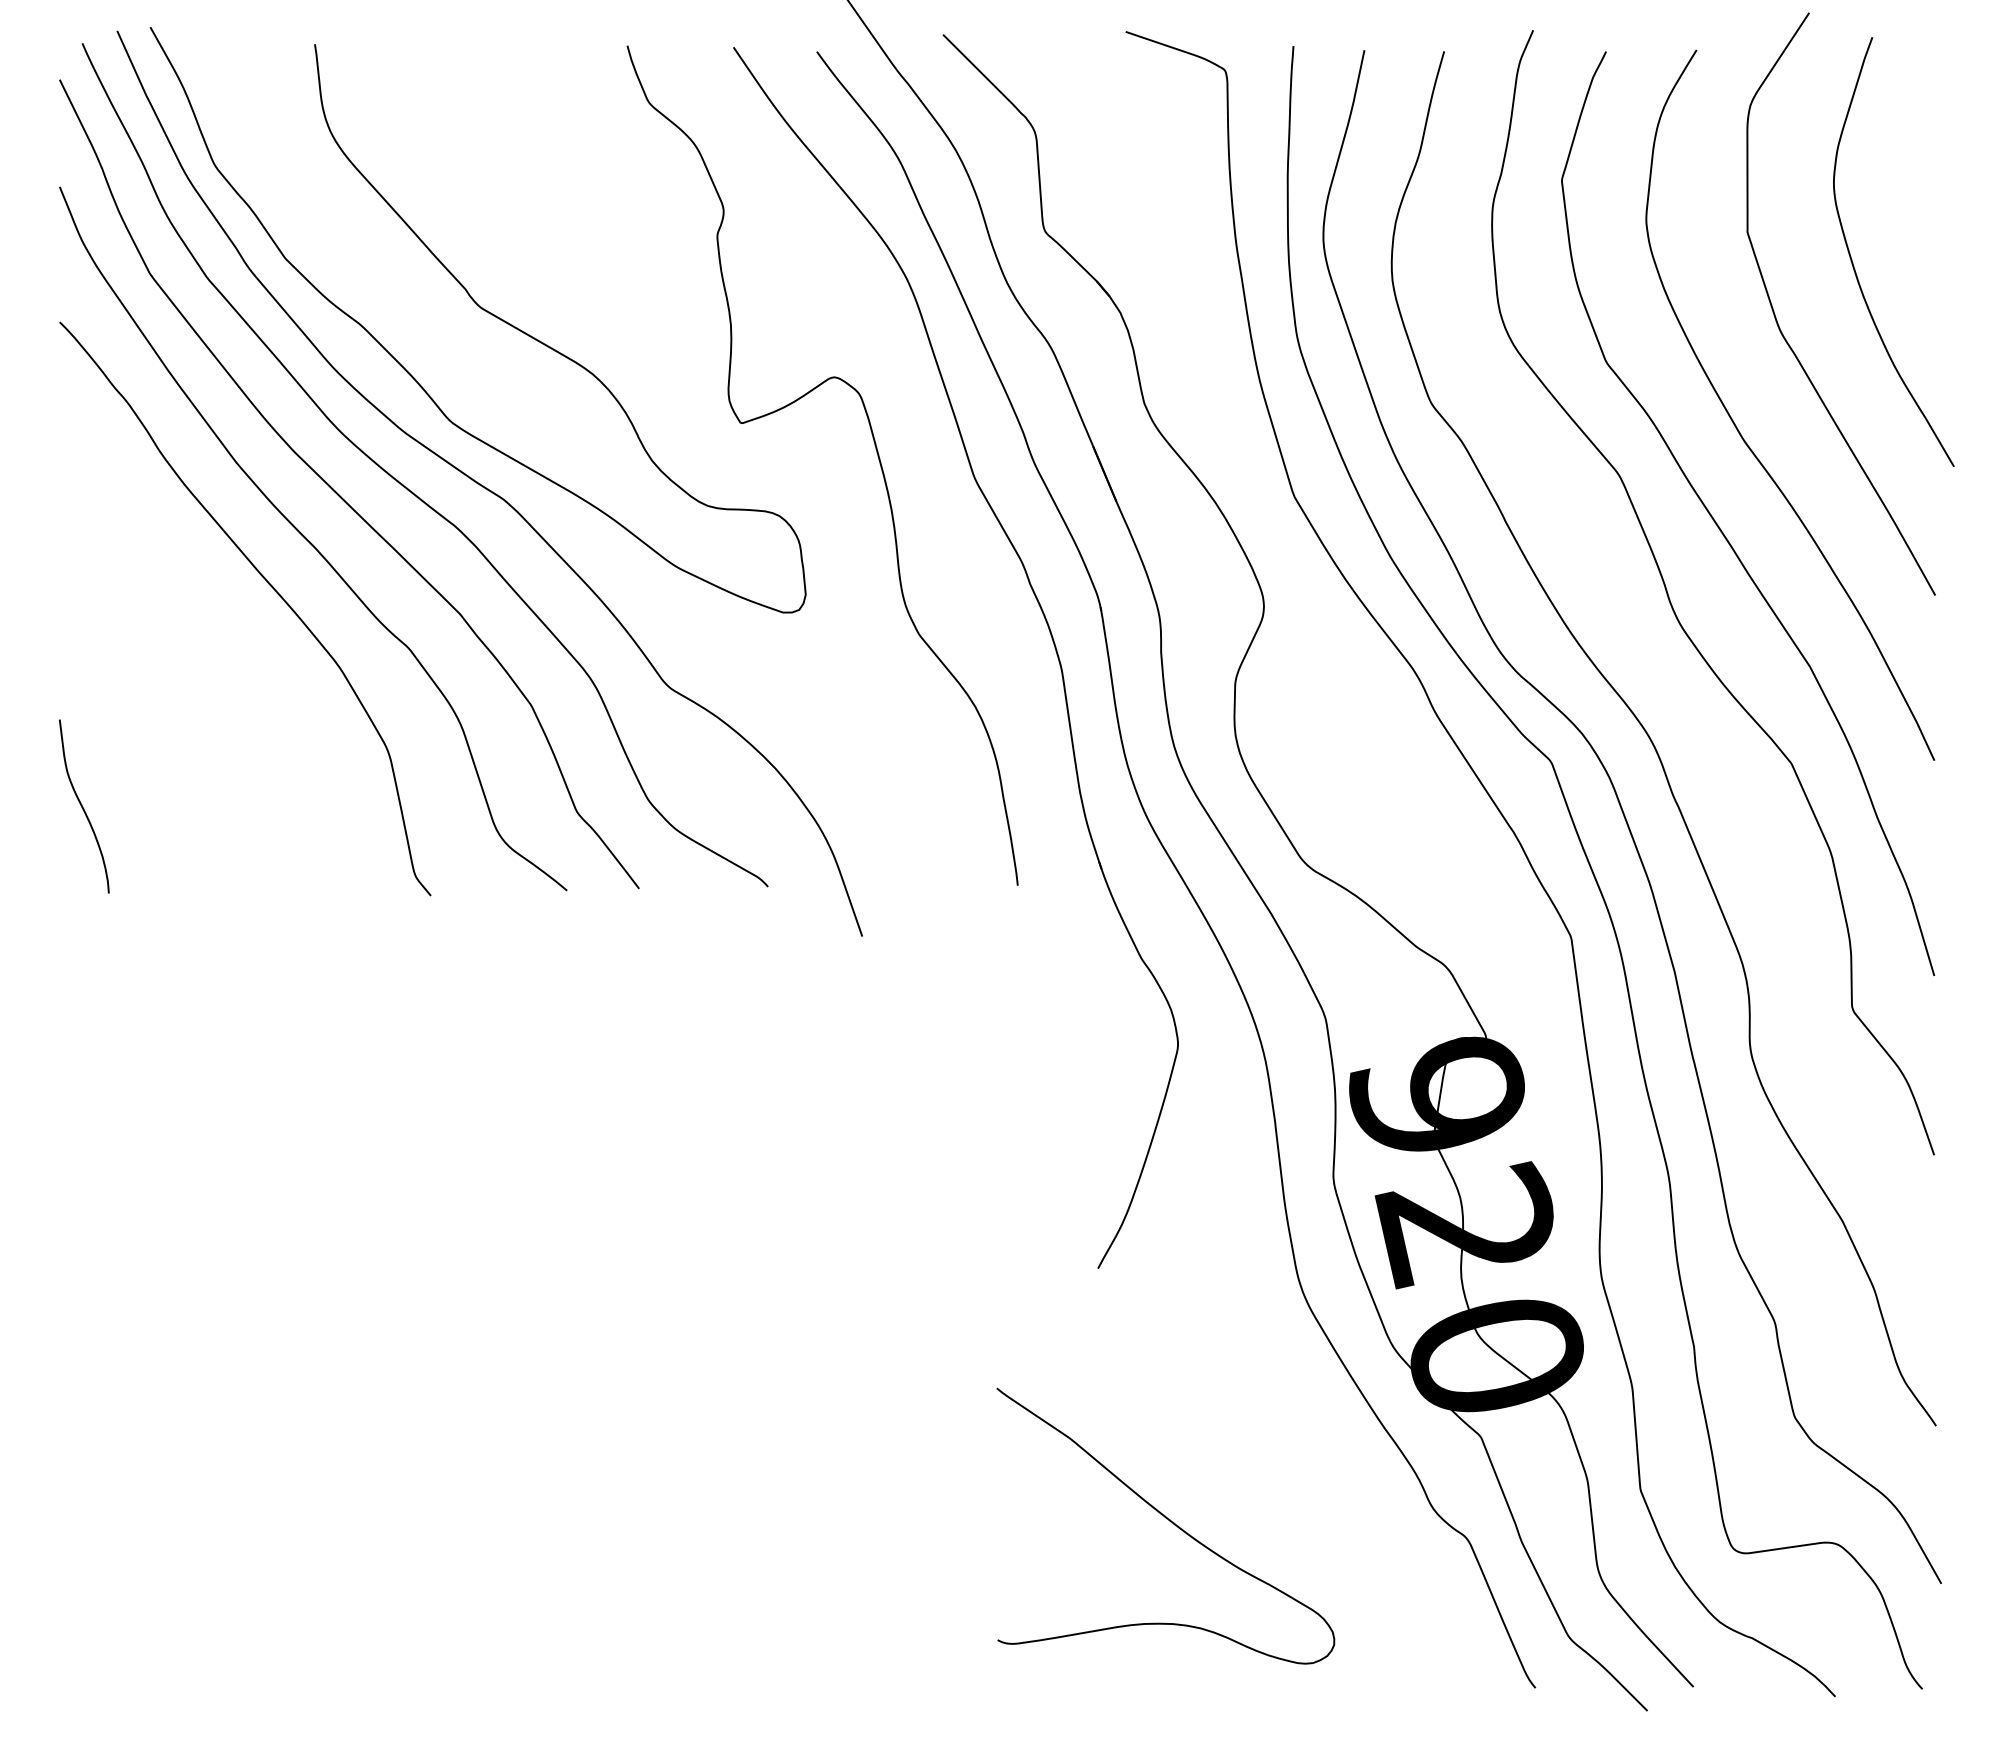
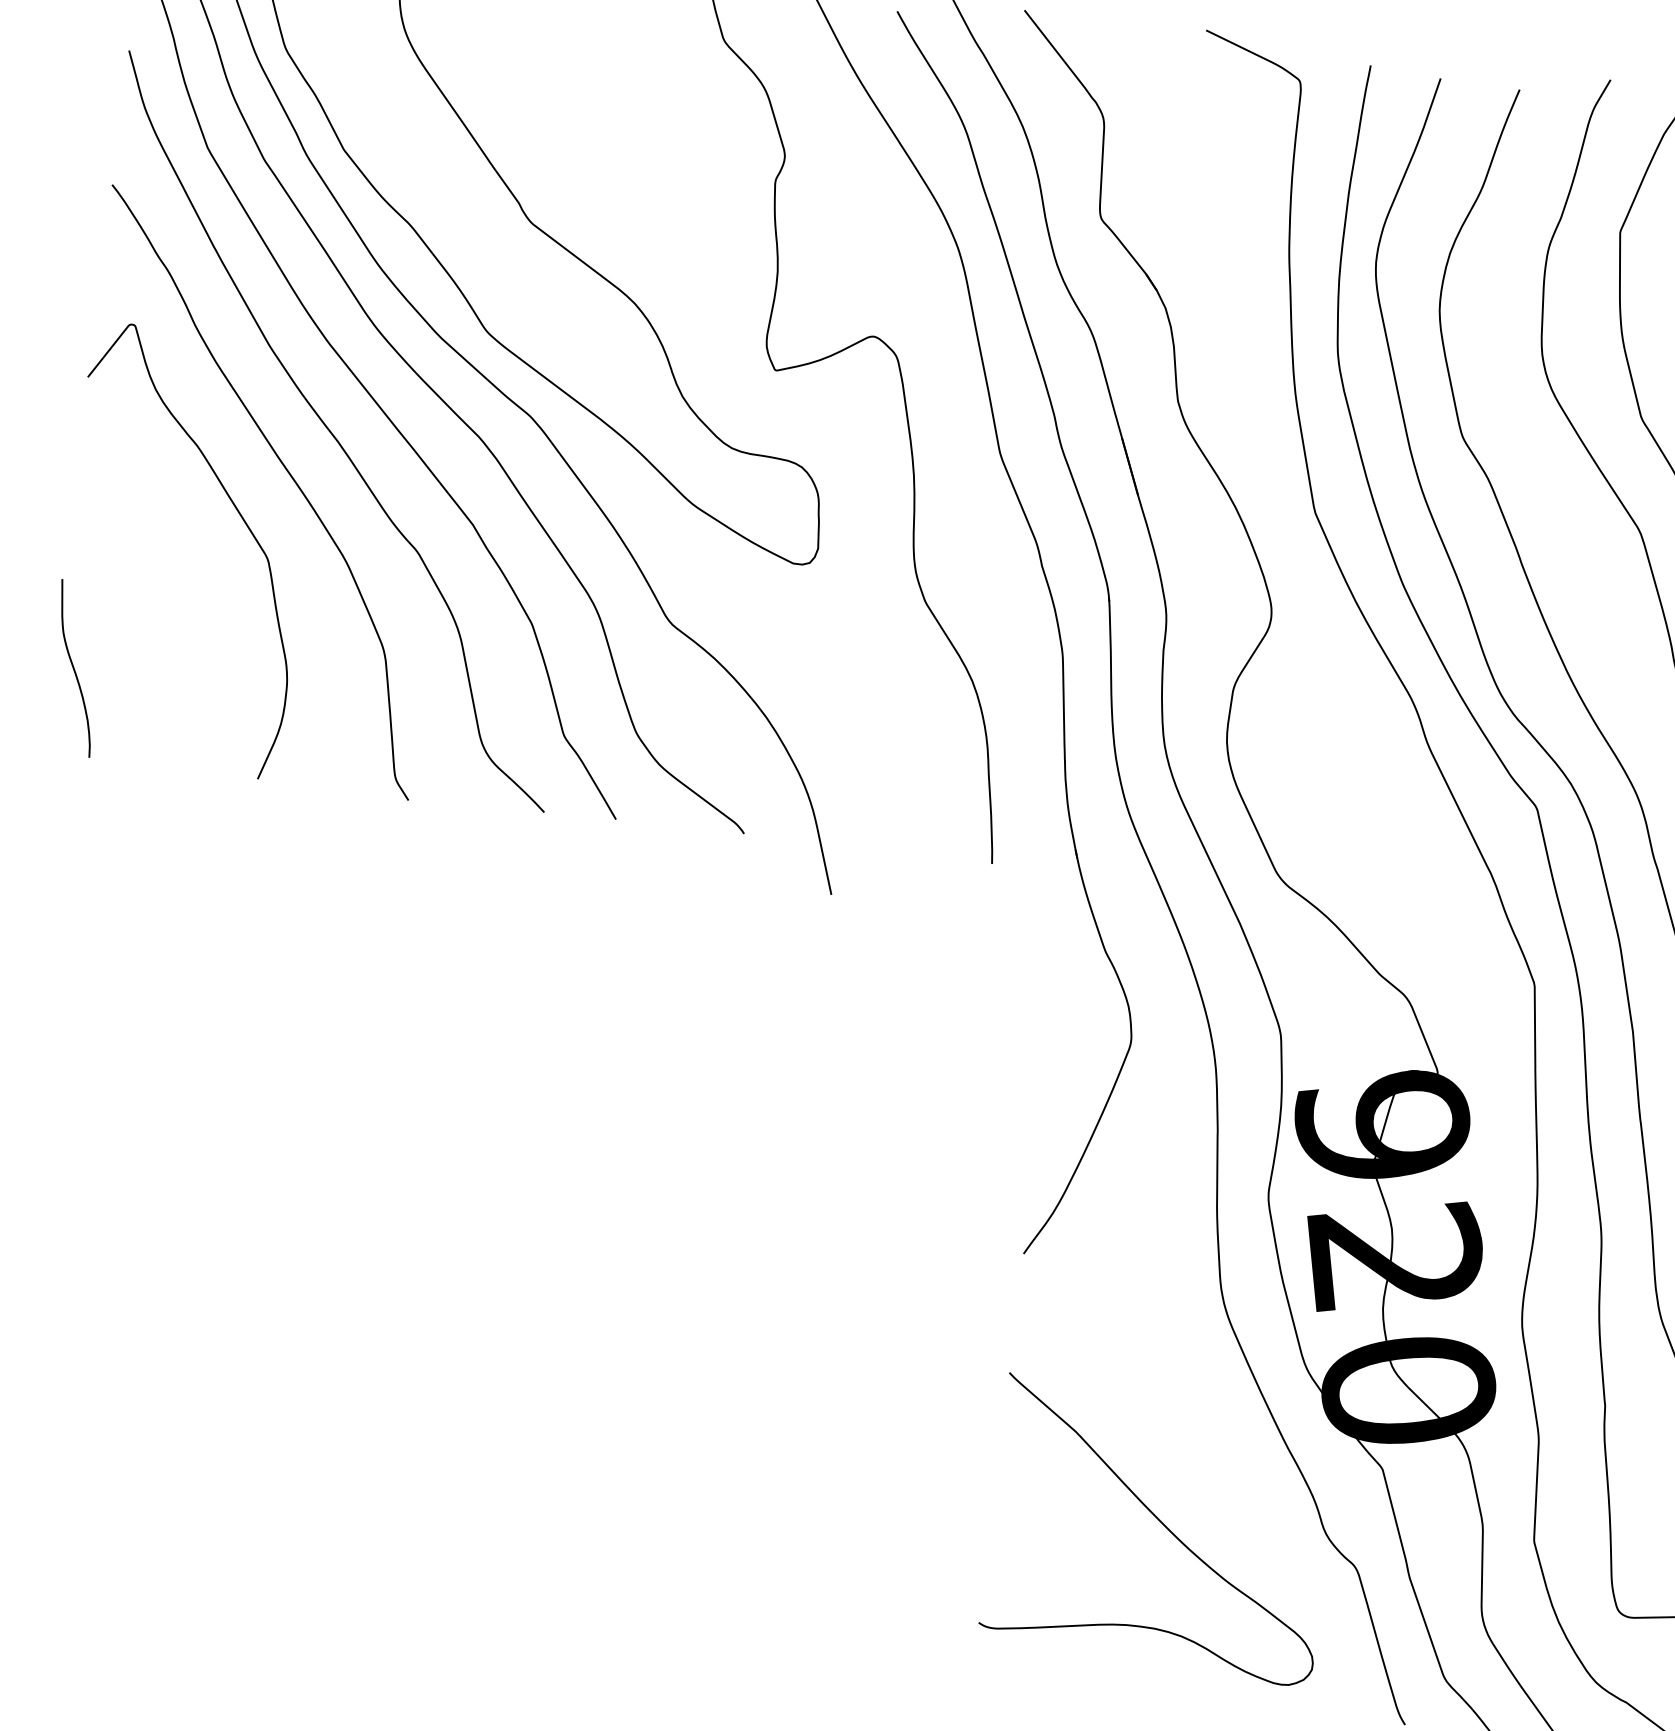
curve: (228, 635) -> (240, 516), added
curve: (1169, 1521) -> (1164, 1526), moved

